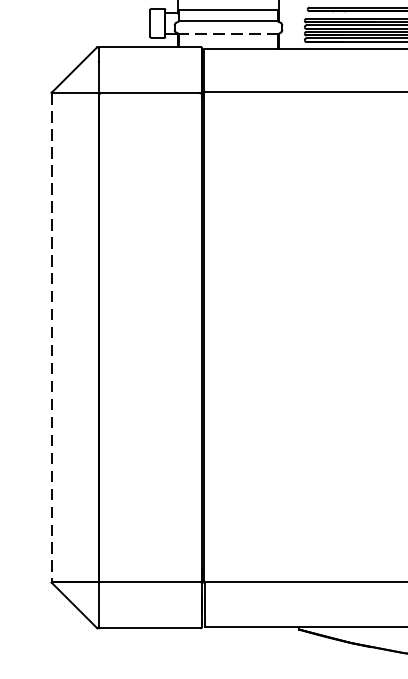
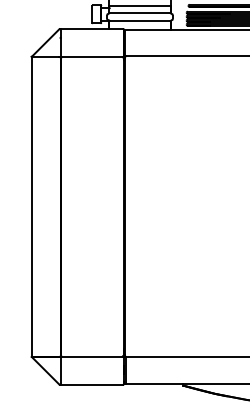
line: (227, 34) -> (139, 21), dashed -> solid
line: (51, 337) -> (31, 206), dashed -> solid

